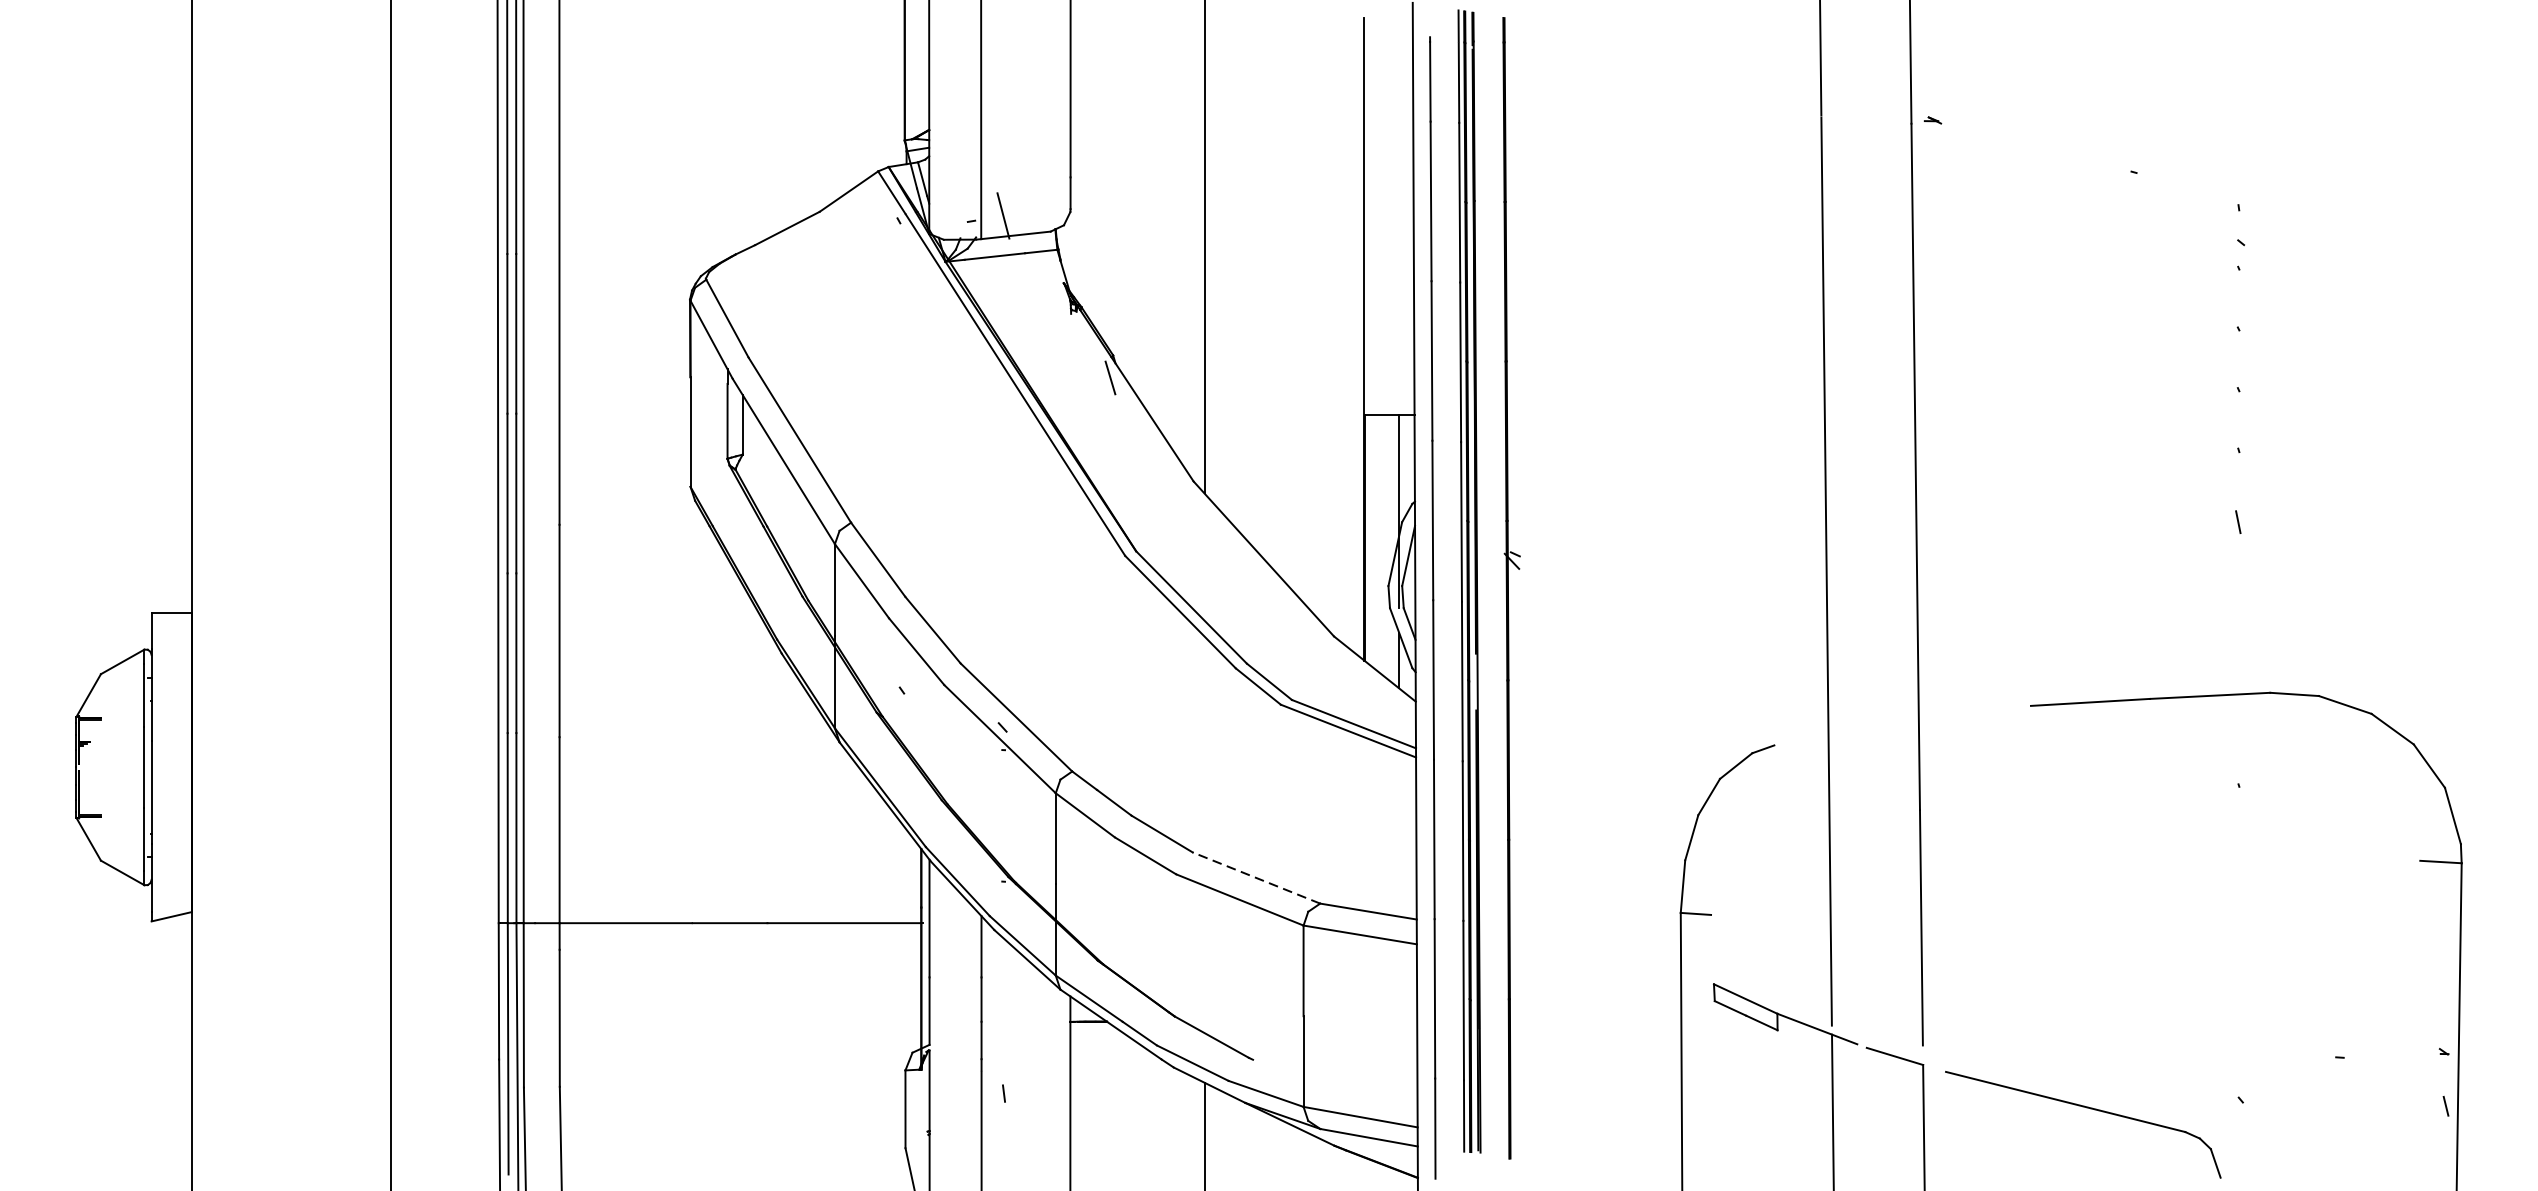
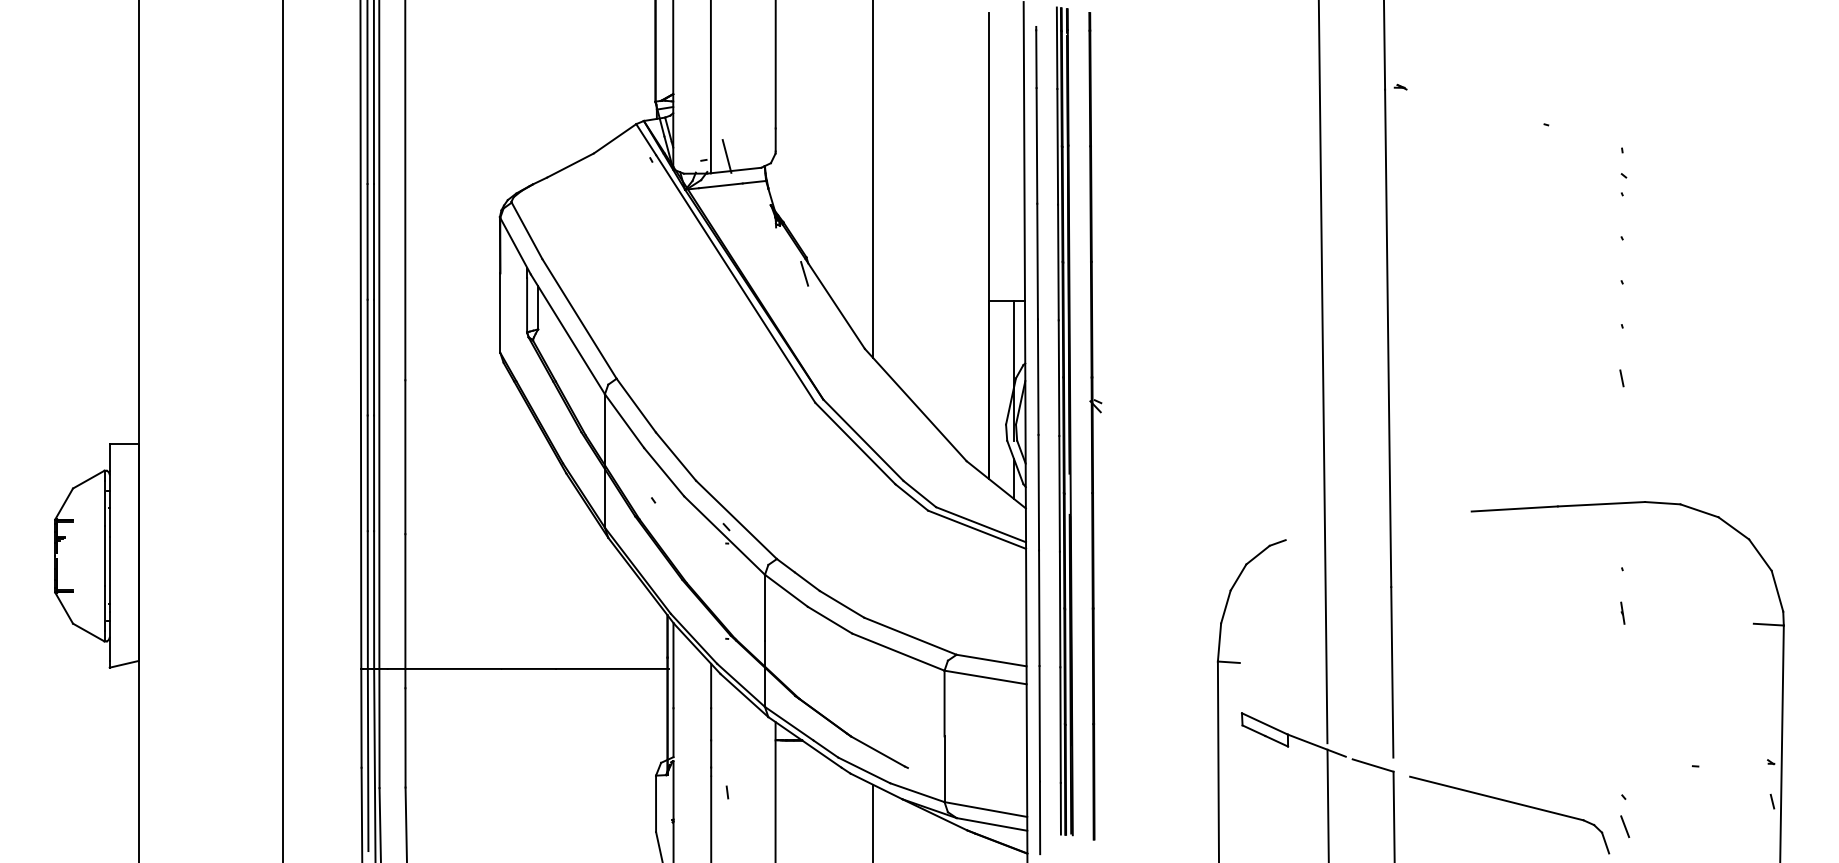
line: (2239, 845) -> (1622, 612), added
line: (1256, 878) -> (910, 636), dashed -> solid
line: (2243, 1140) -> (1625, 826), added

